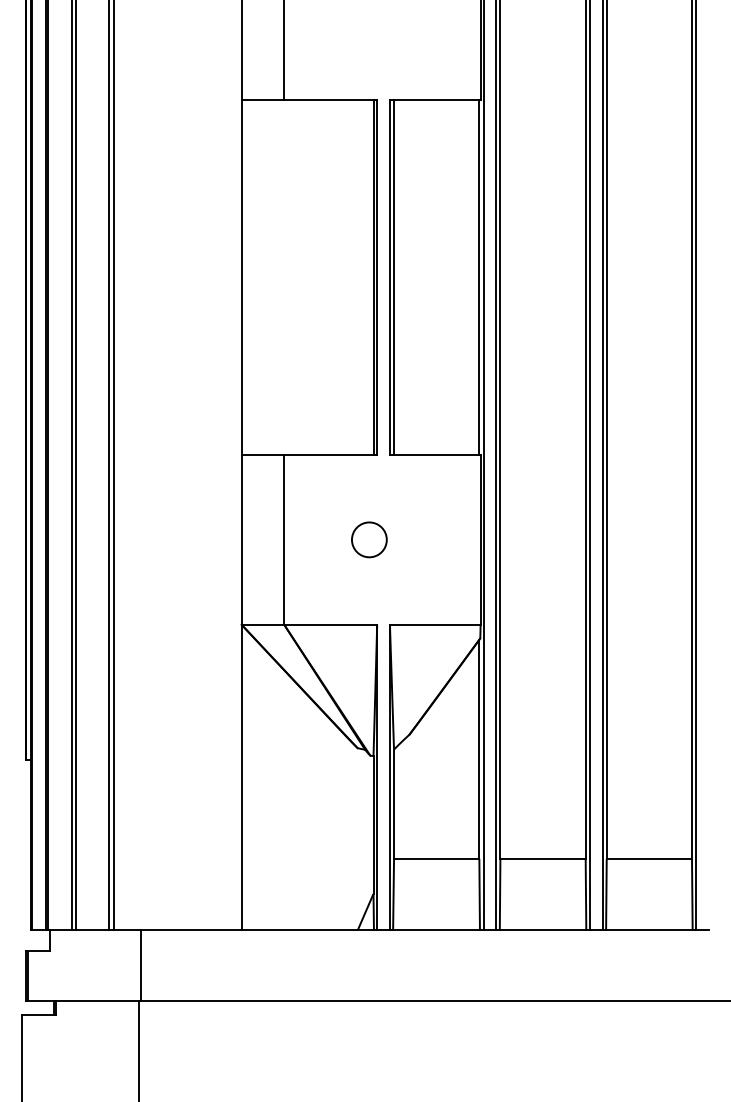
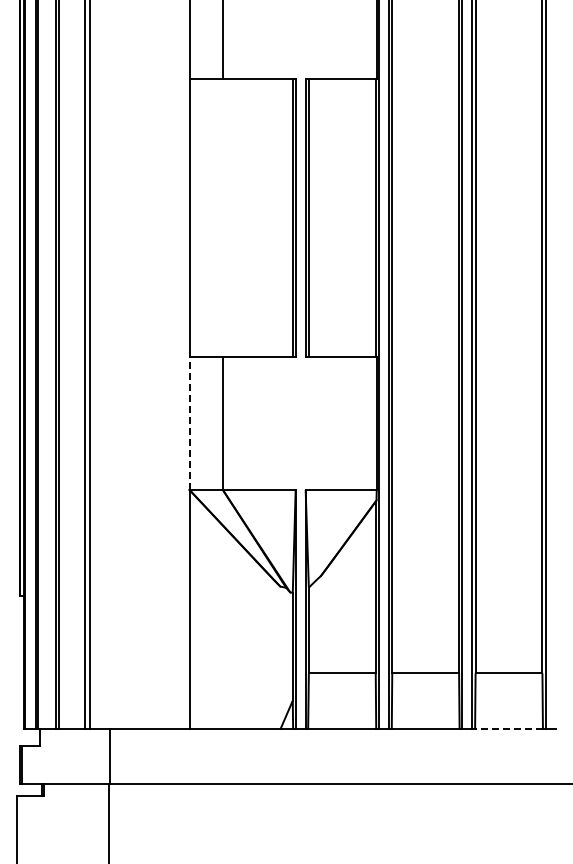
circle: (369, 538) -> (289, 422), removed
line: (241, 540) -> (189, 423), solid -> dashed
line: (649, 929) -> (509, 728), solid -> dashed

